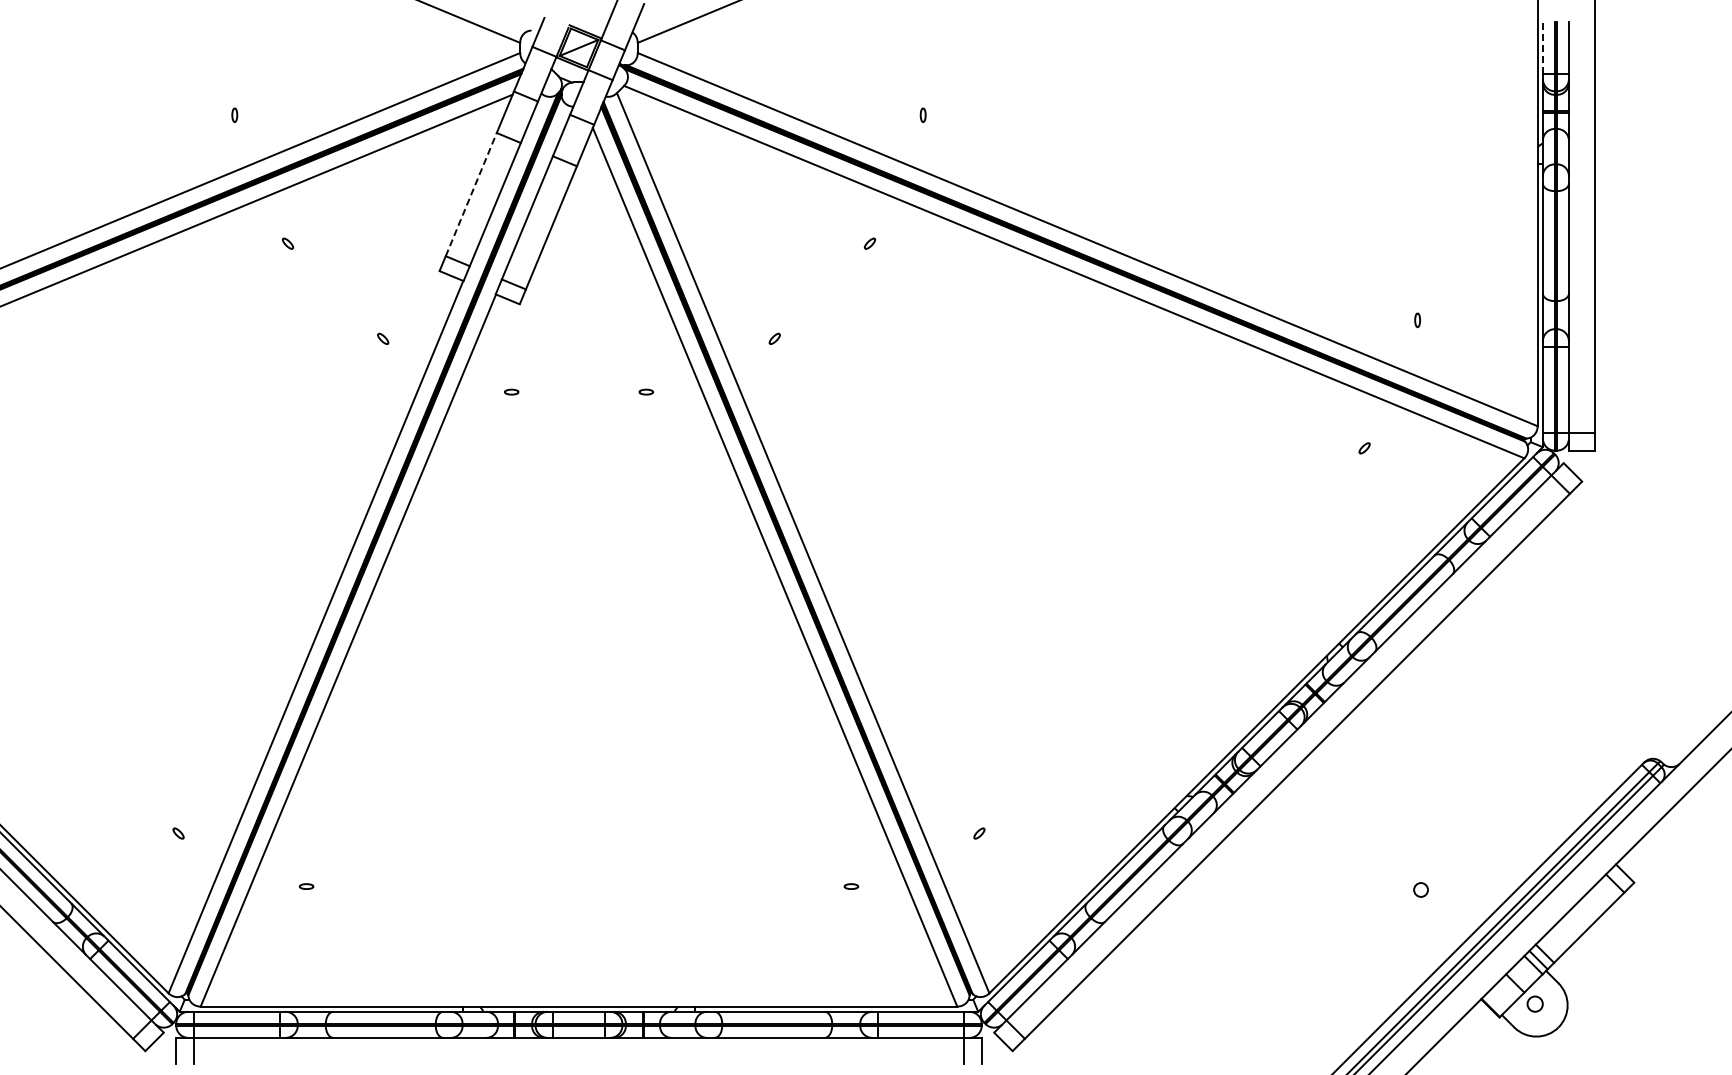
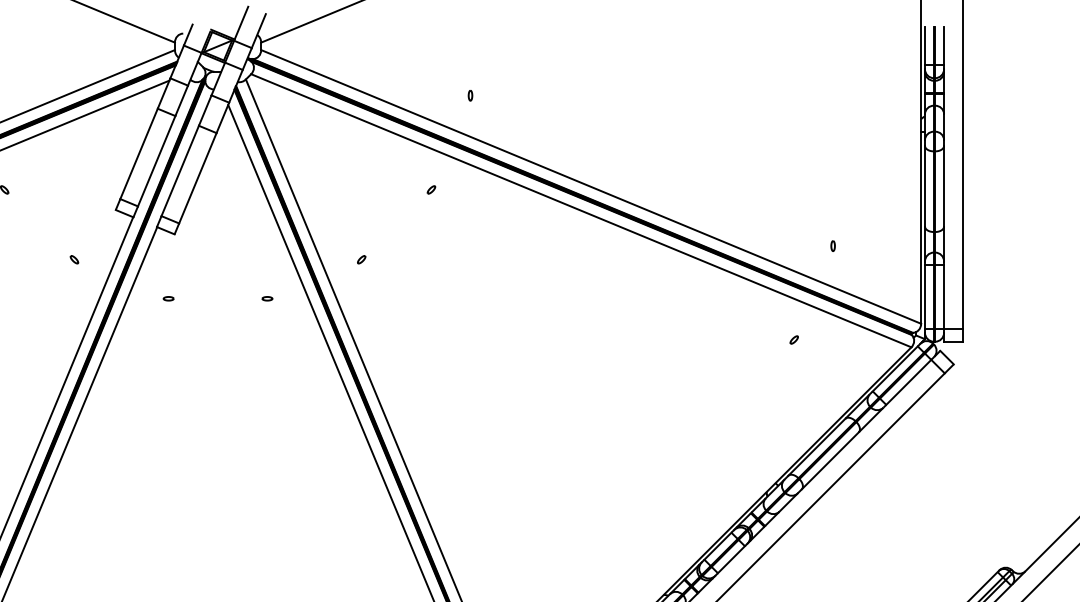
line: (1542, 47) -> (924, 46), dashed -> solid
line: (471, 194) -> (139, 153), dashed -> solid

